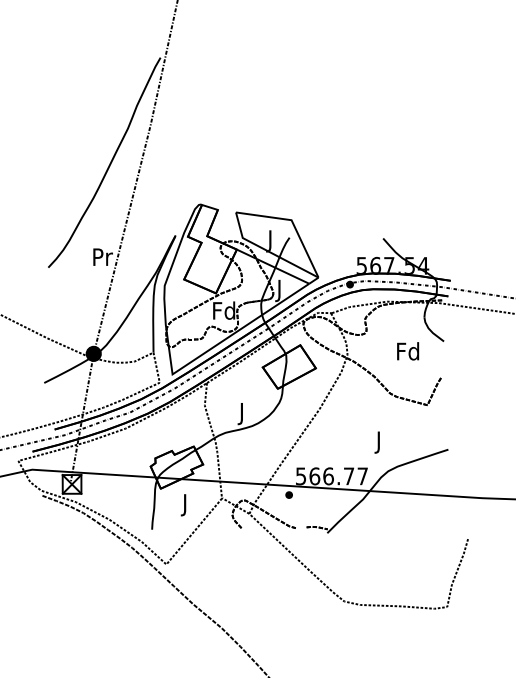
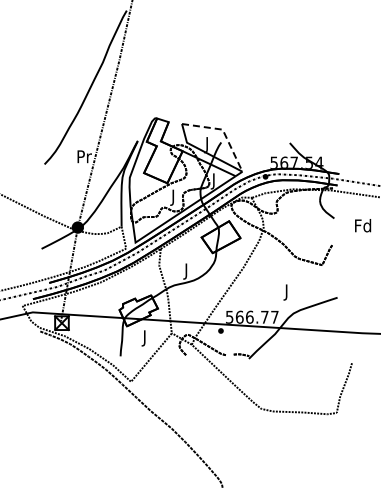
line: (292, 222) -> (223, 131), solid -> dashed
text: (224, 312) -> (173, 197), Fd -> J
text: (408, 351) -> (363, 225), moved

